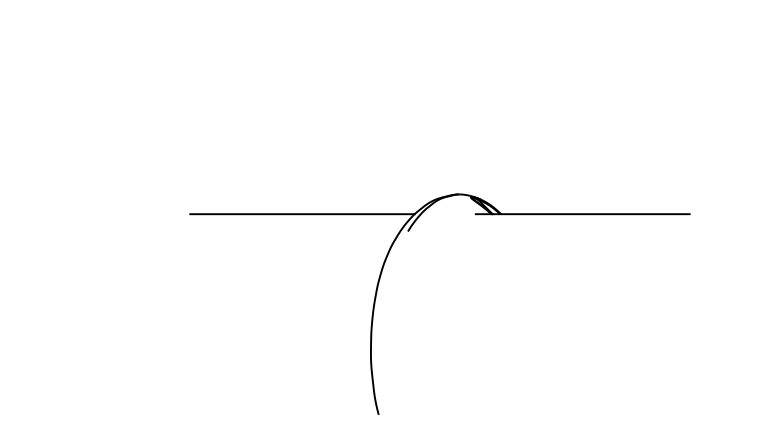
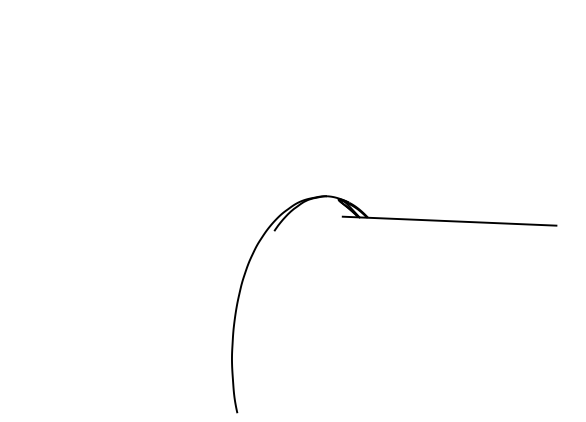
line: (302, 214) -> (169, 209), removed

